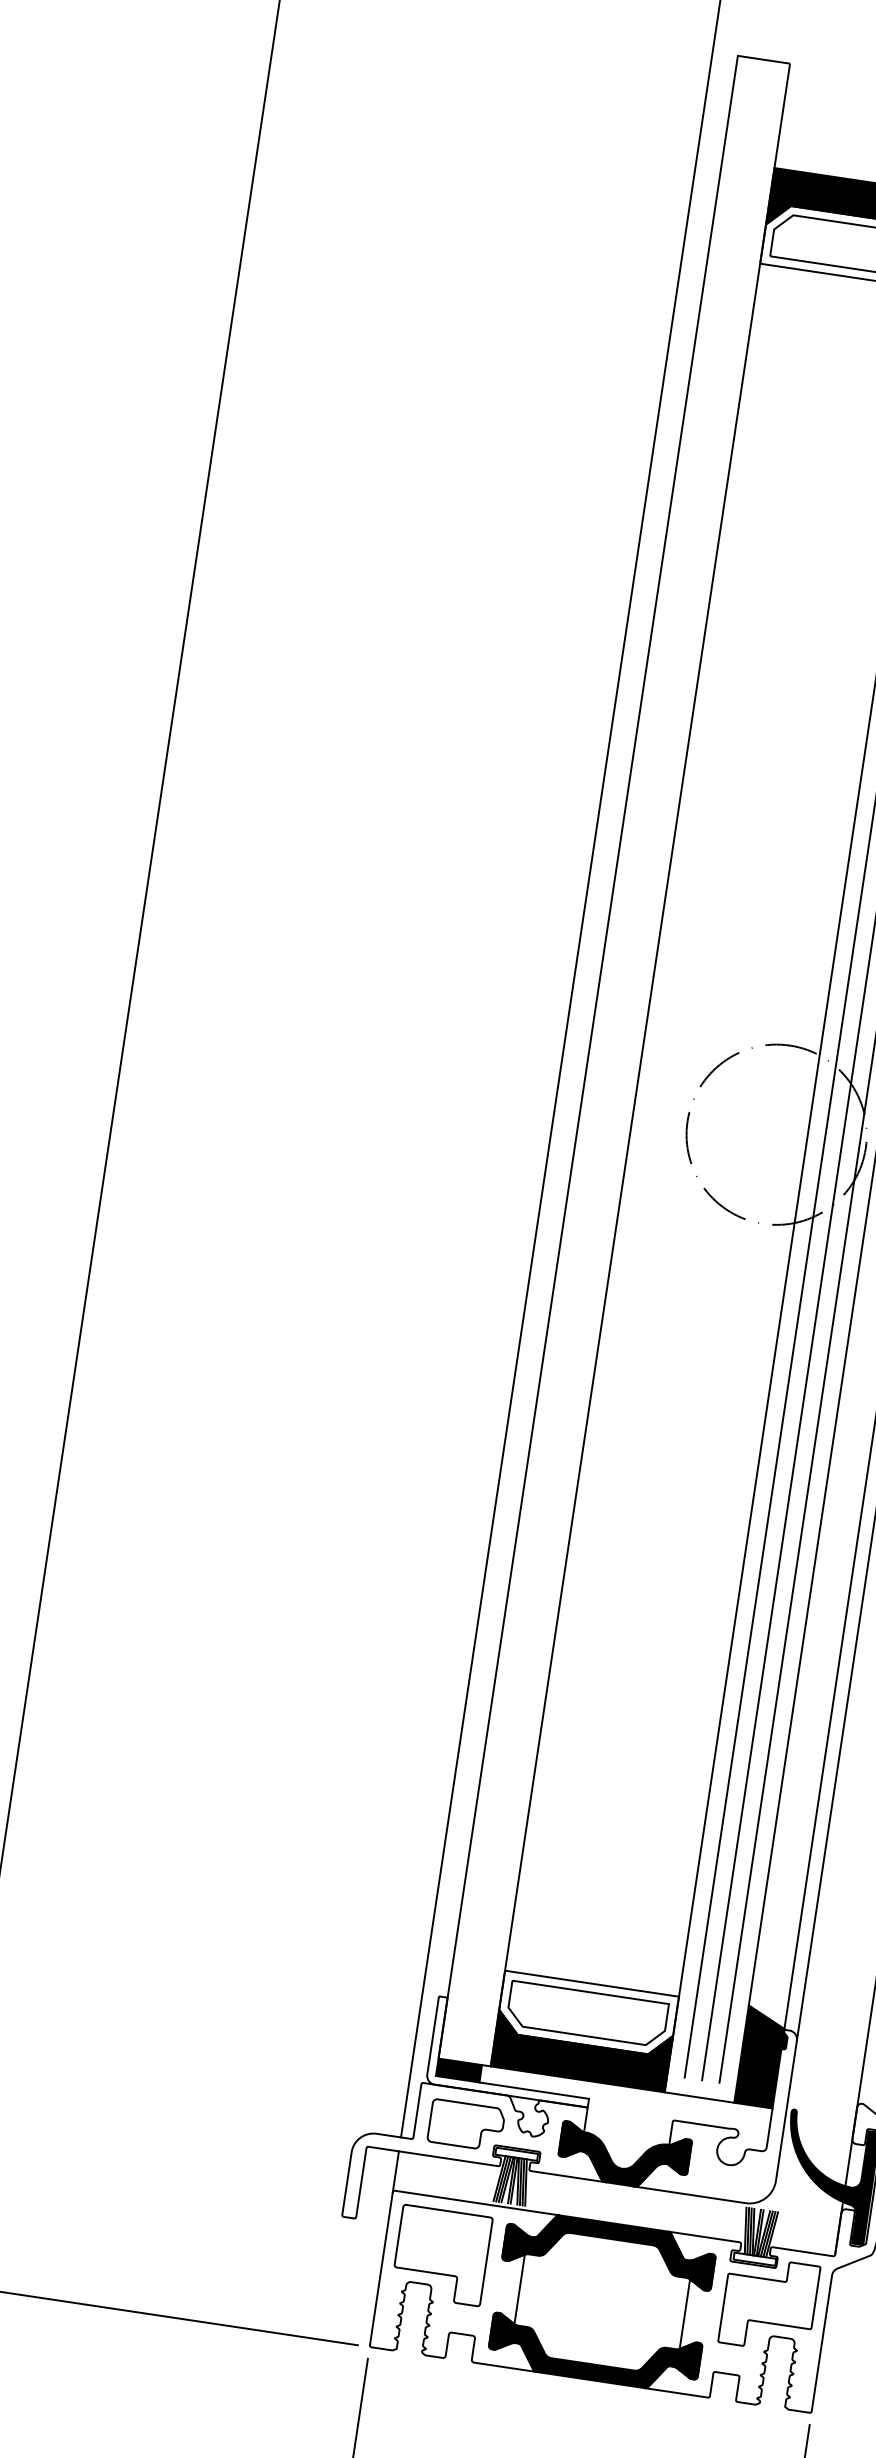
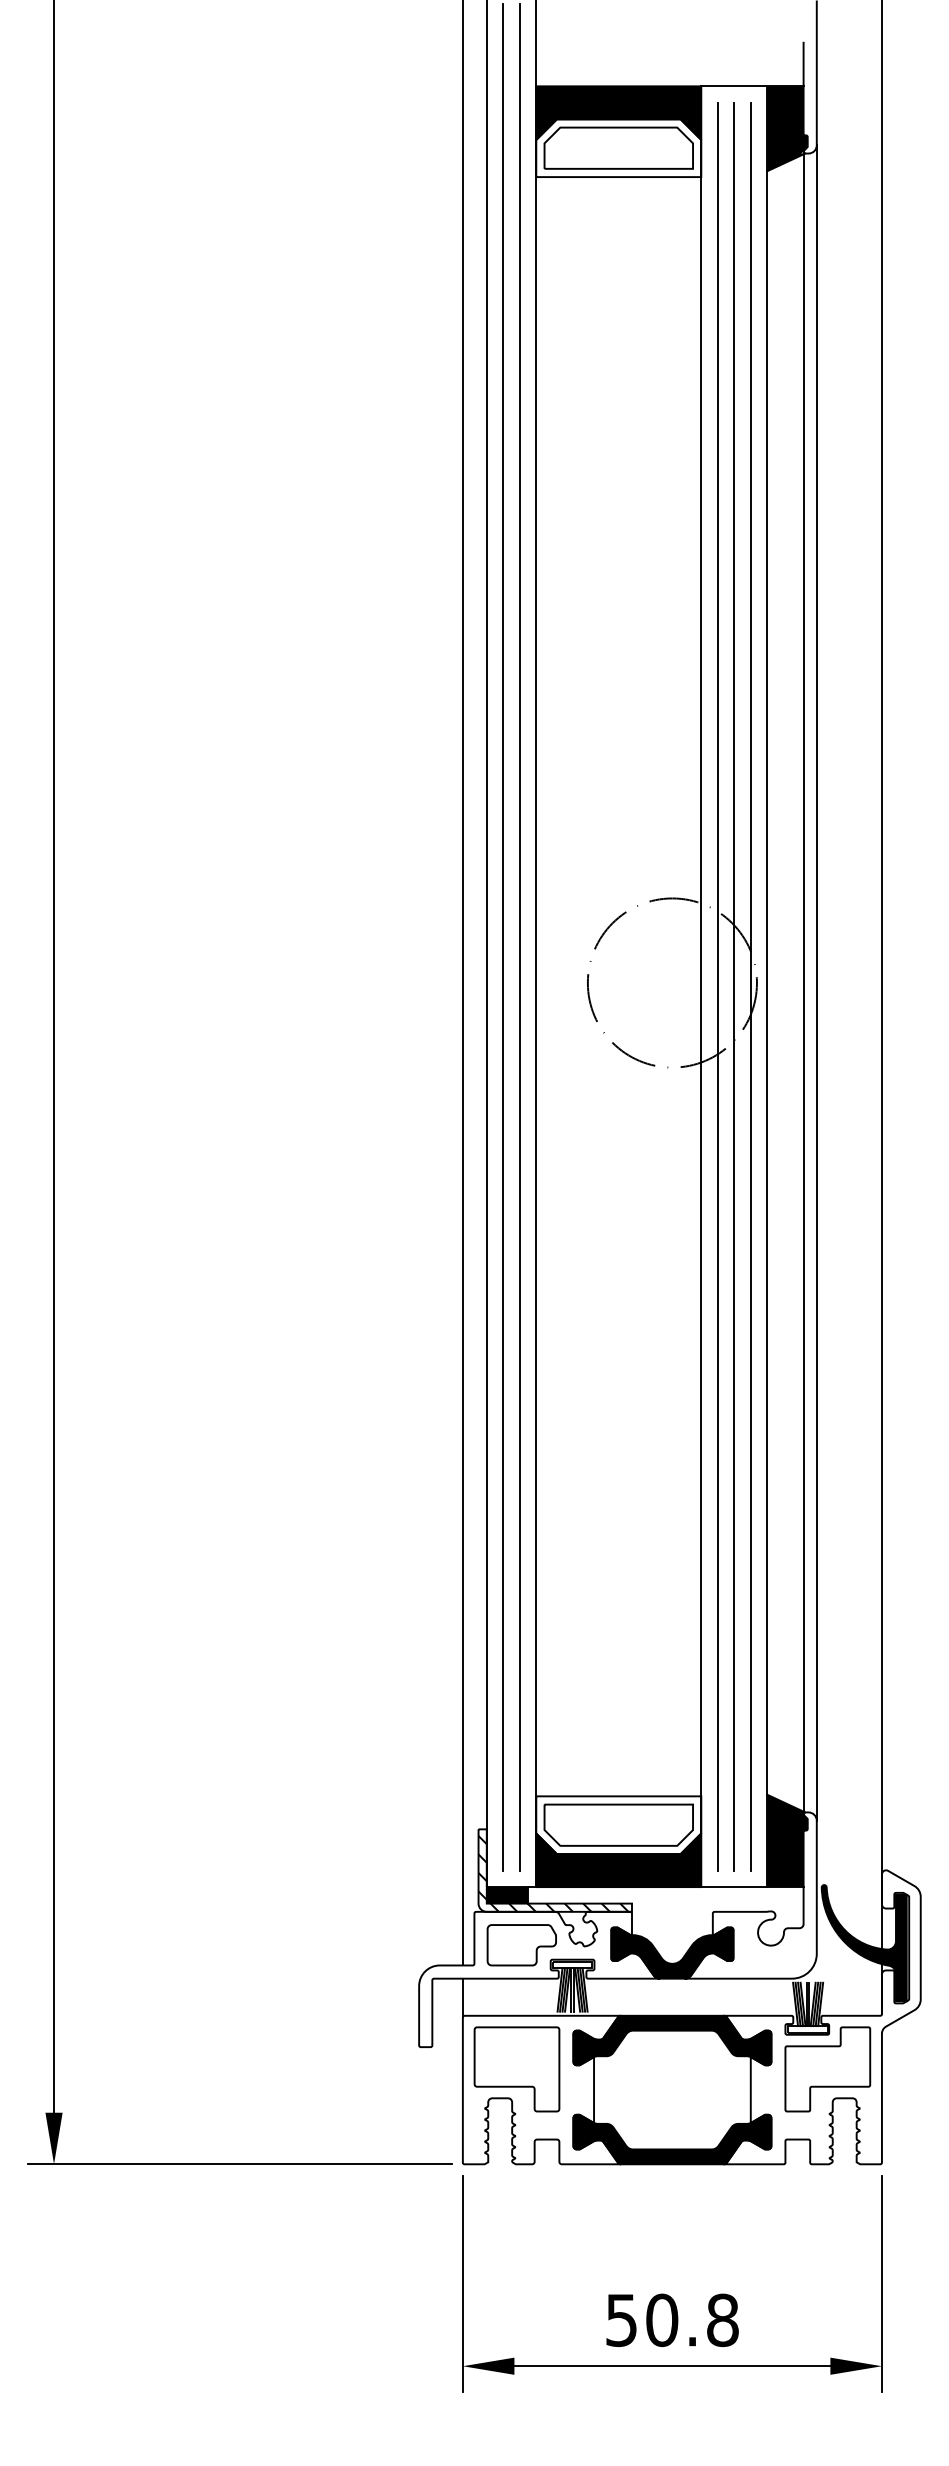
line: (605, 1059) -> (503, 936), added
line: (622, 1061) -> (519, 936), added
hatch: (511, 2054) -> (553, 1873), added

